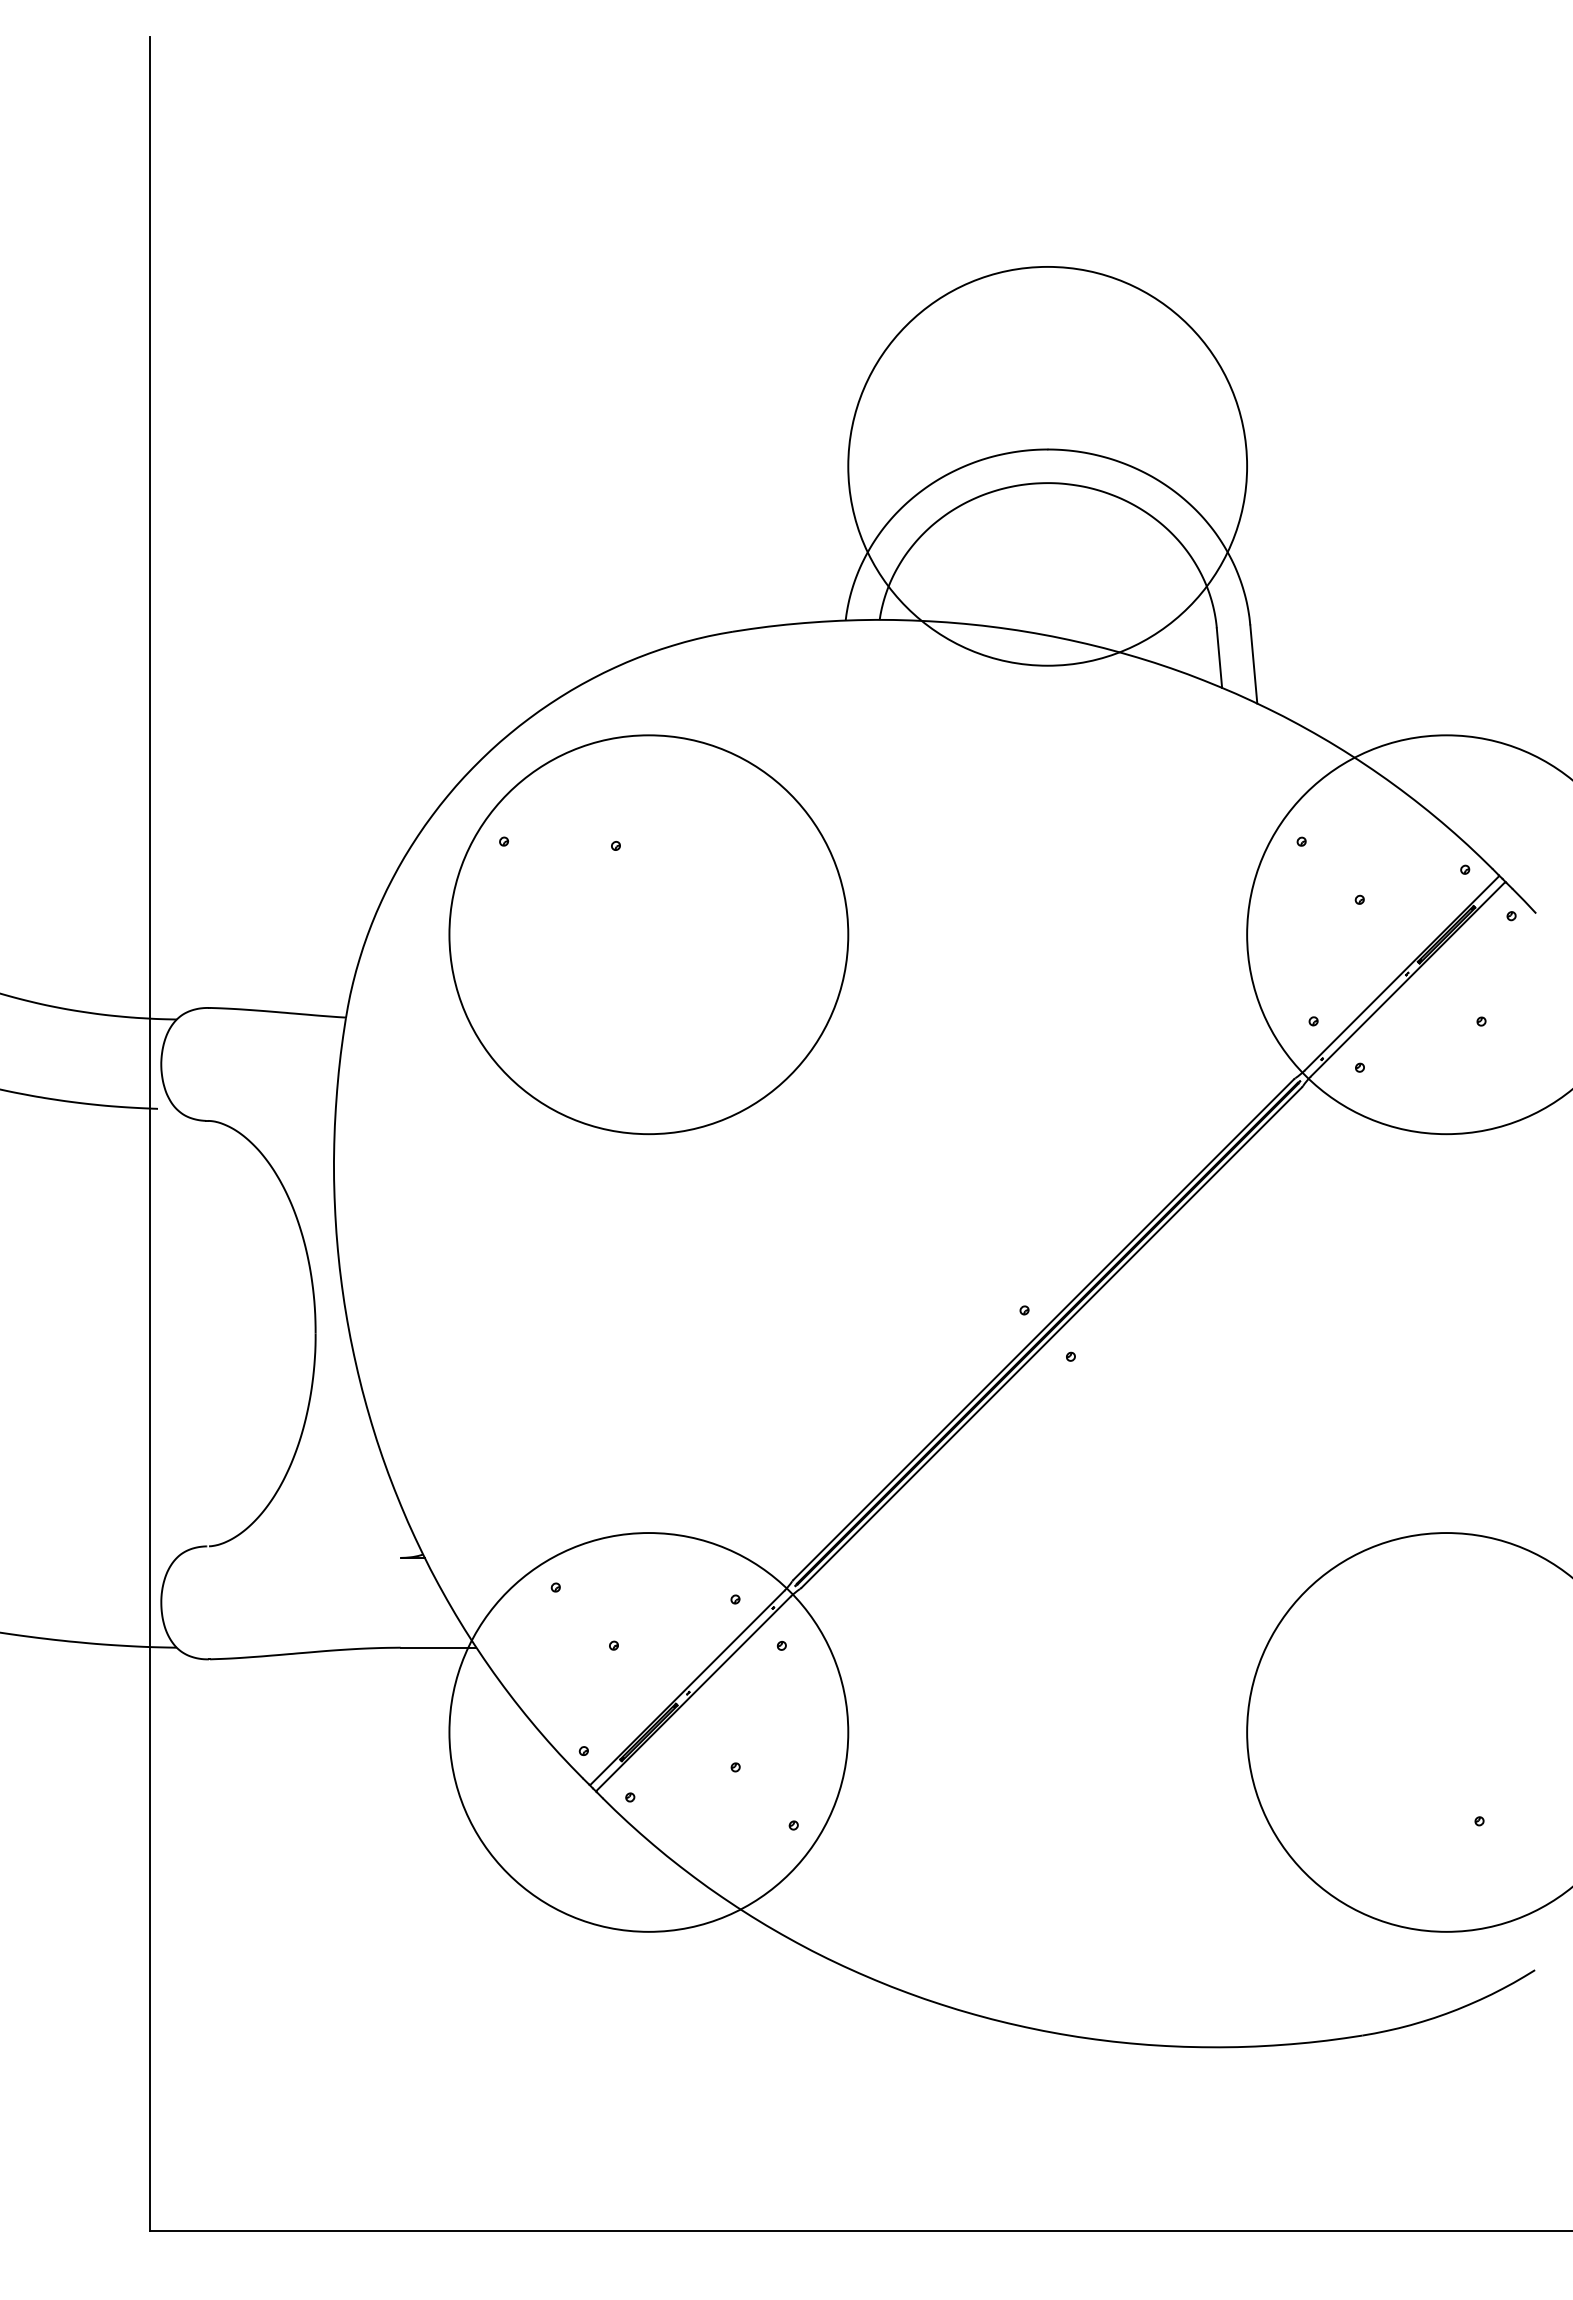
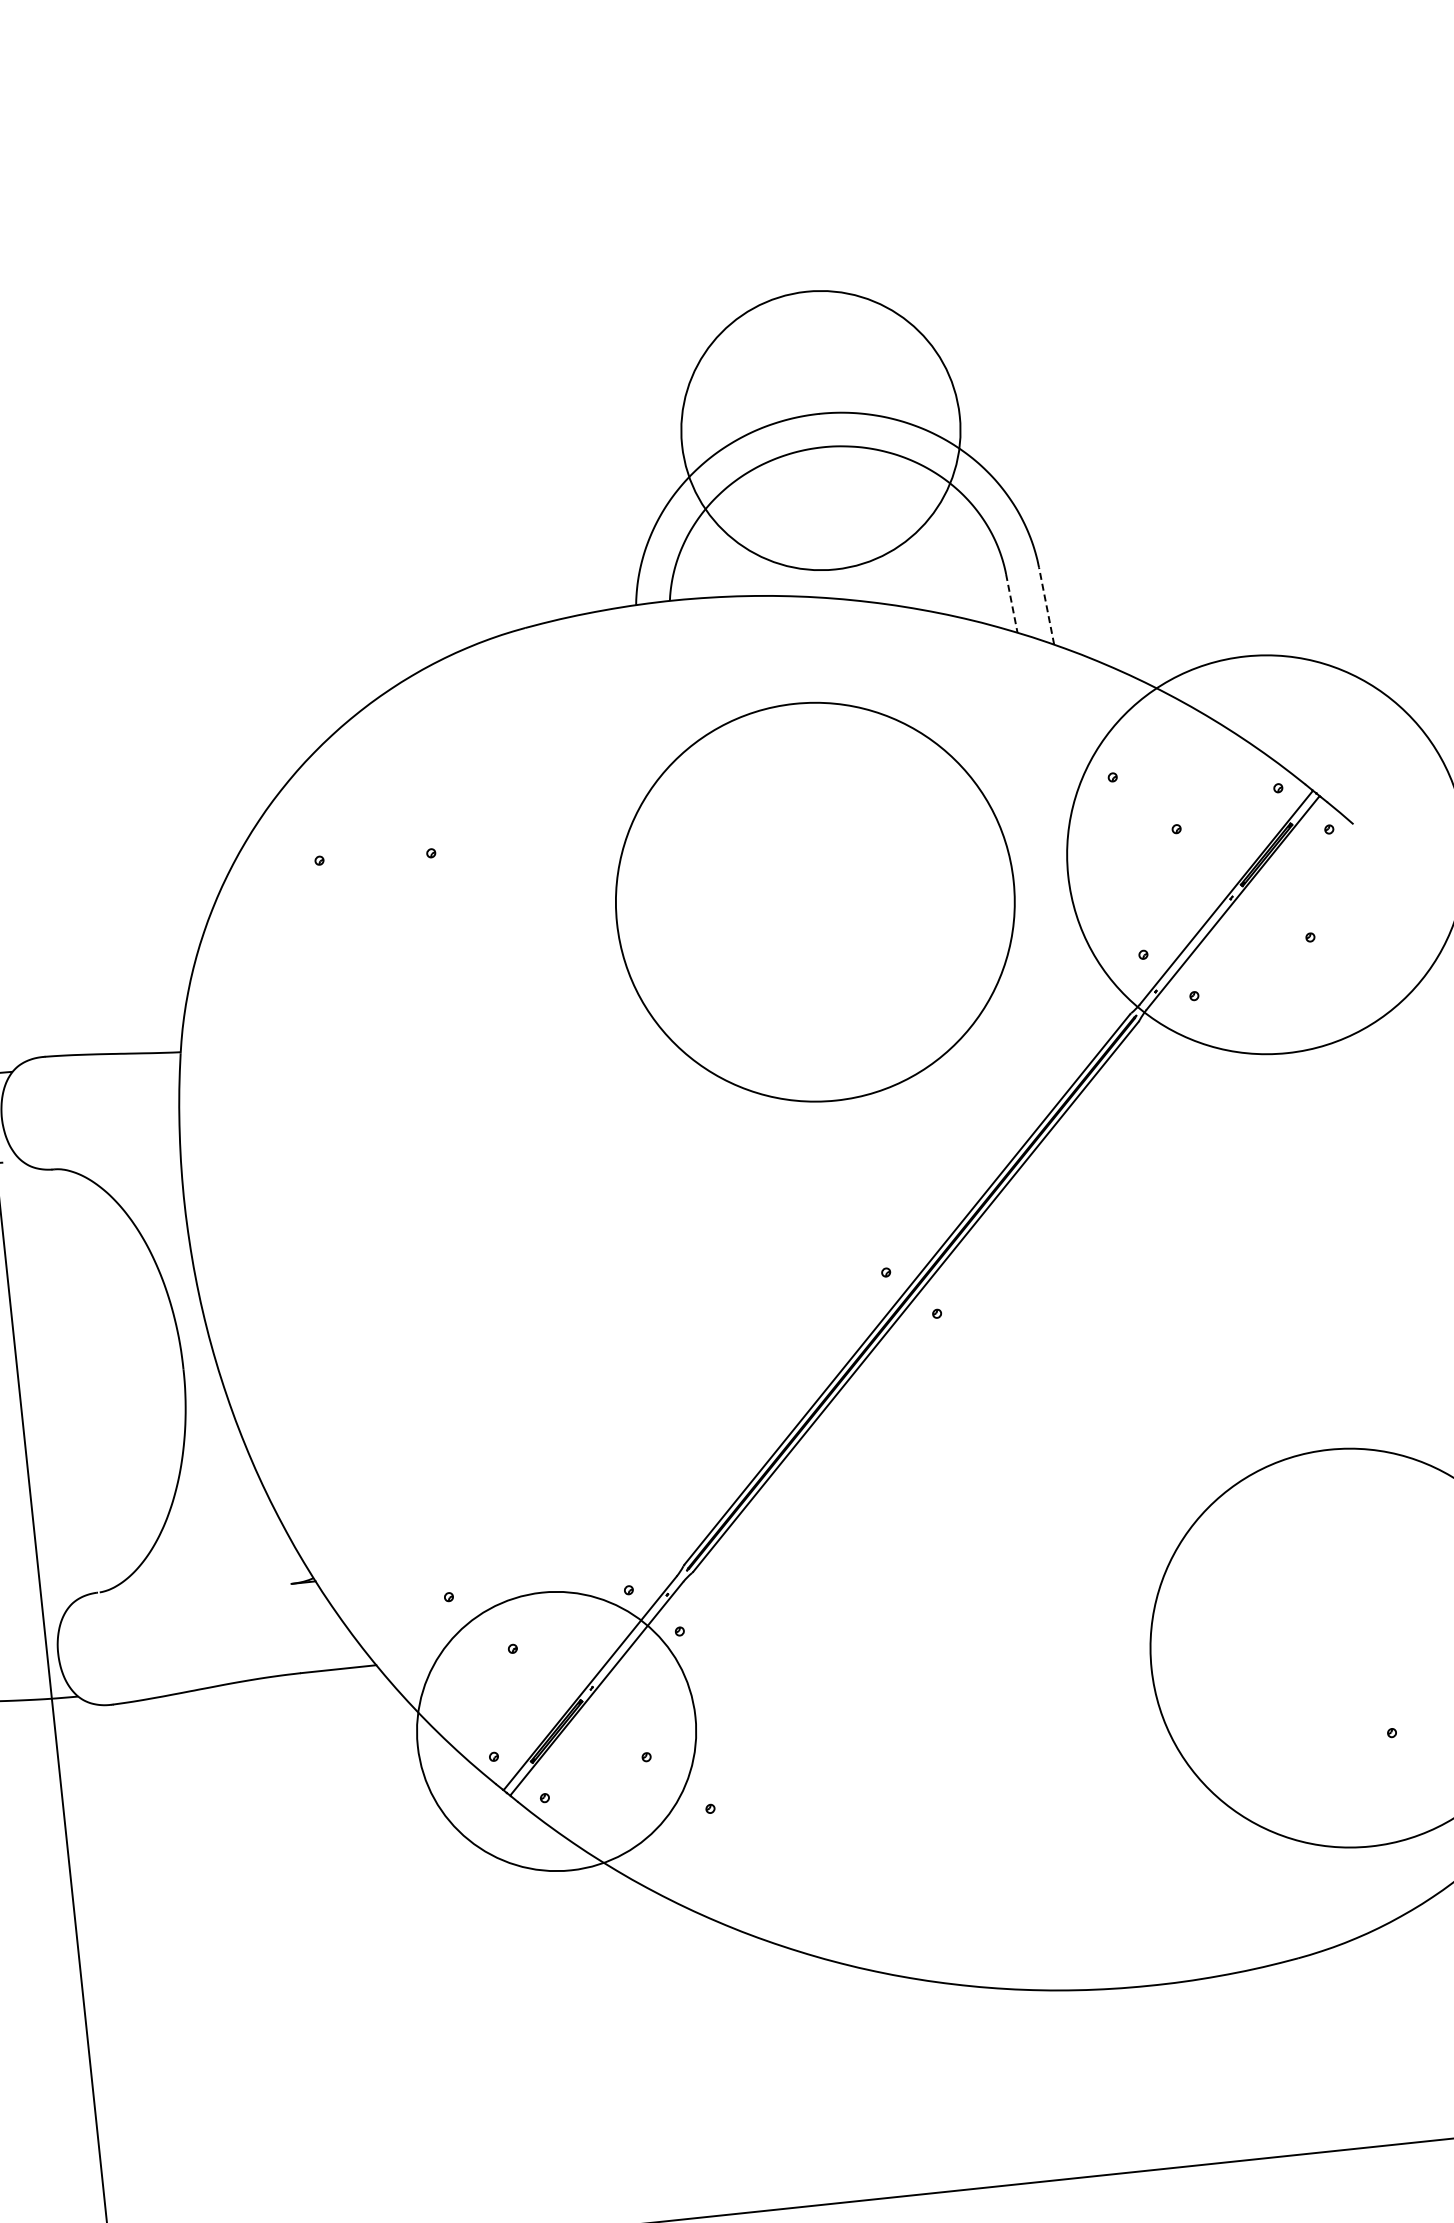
circle: (1047, 465) -> (820, 429), size x0.7
line: (1219, 658) -> (1011, 603), solid -> dashed
line: (1253, 663) -> (1046, 605), solid -> dashed
circle: (648, 934) -> (814, 902), moved
circle: (648, 1732) -> (556, 1731), size x0.7

